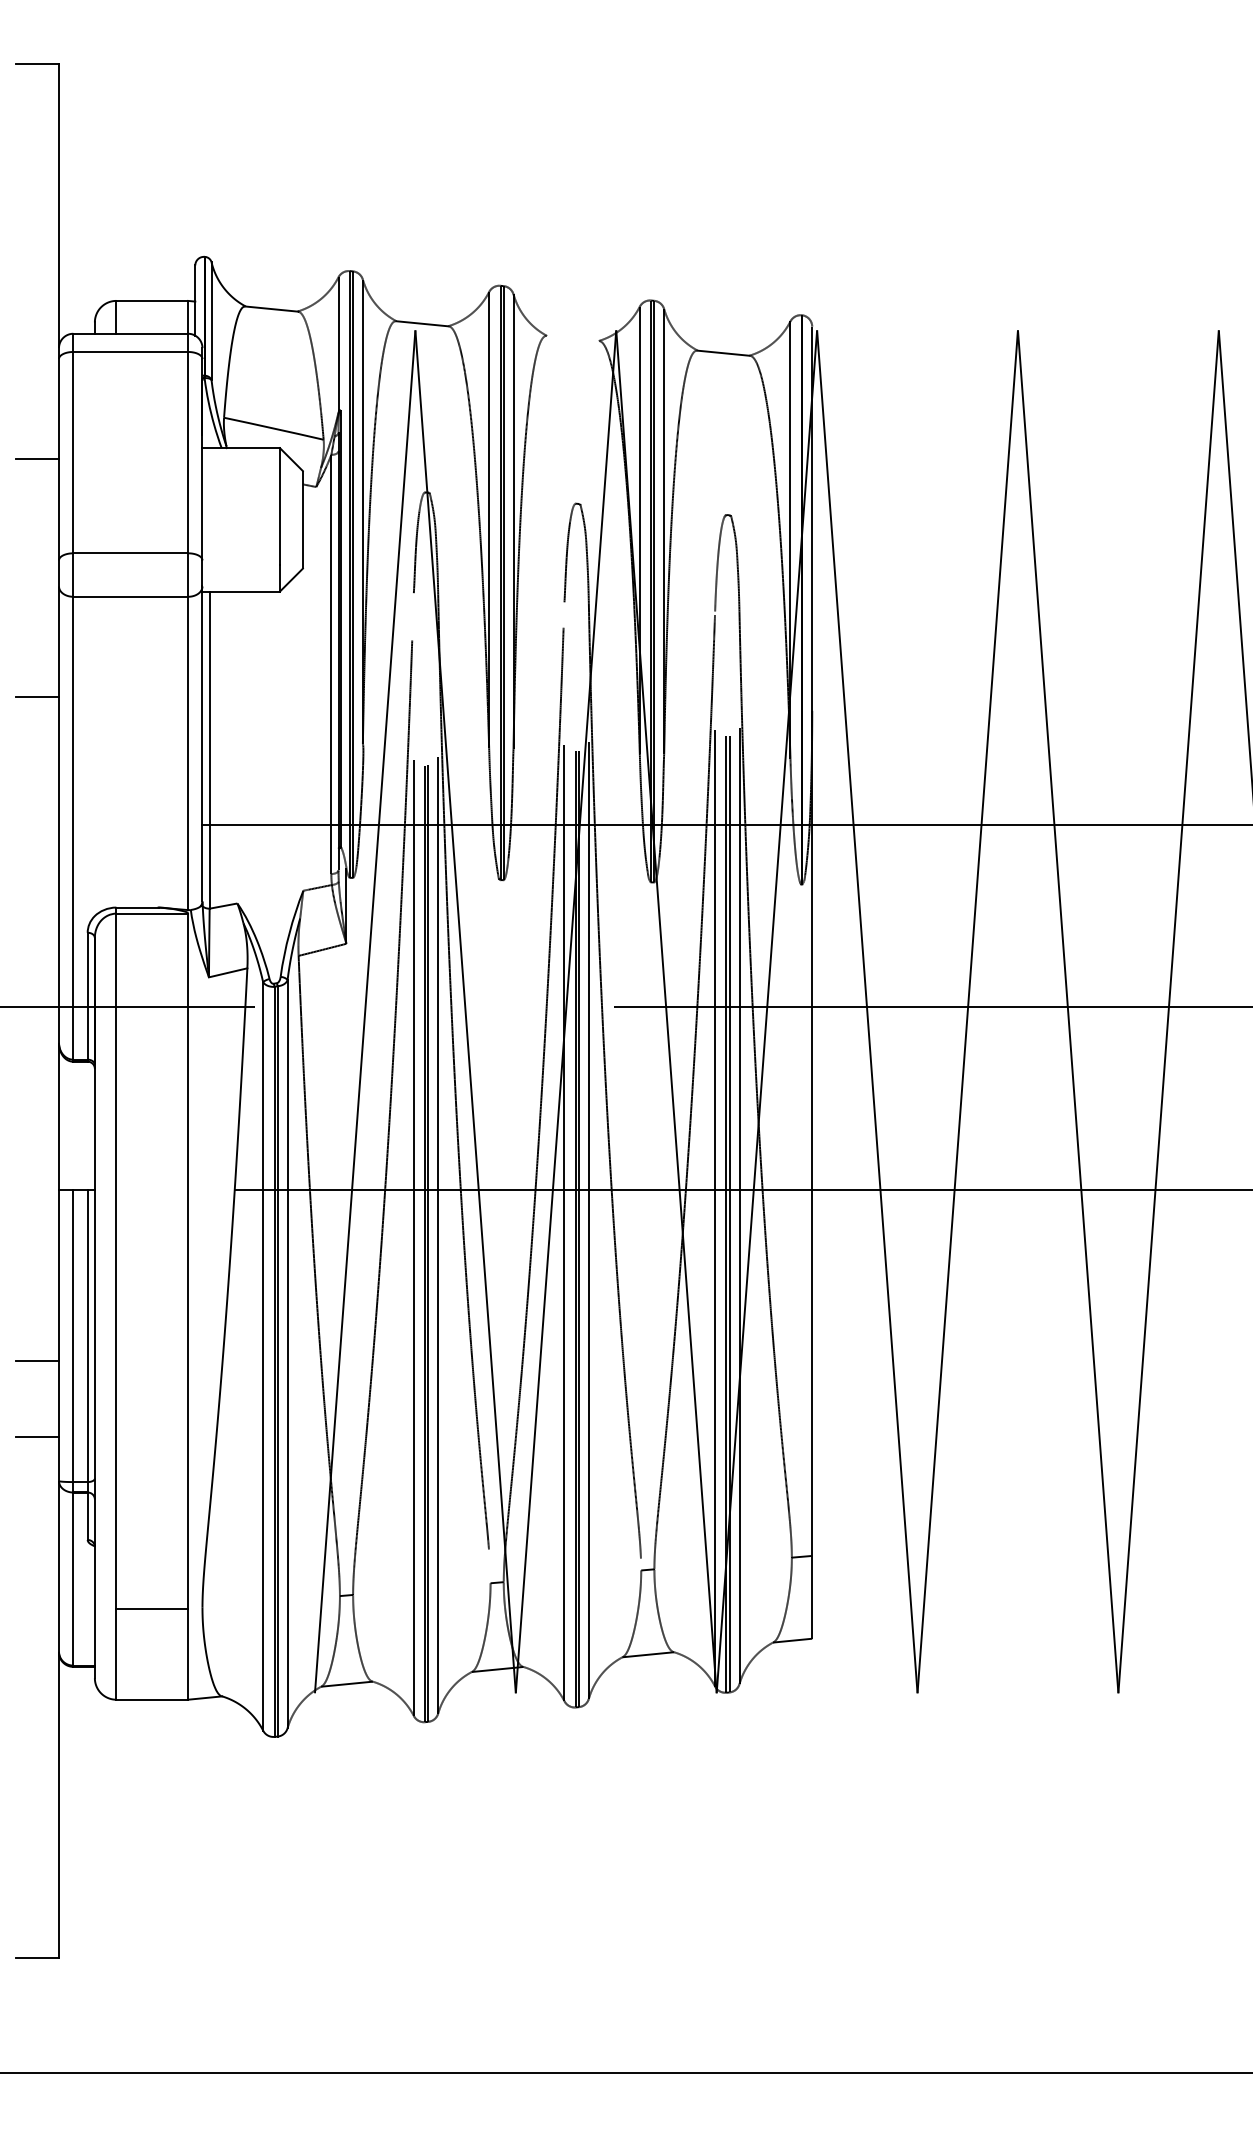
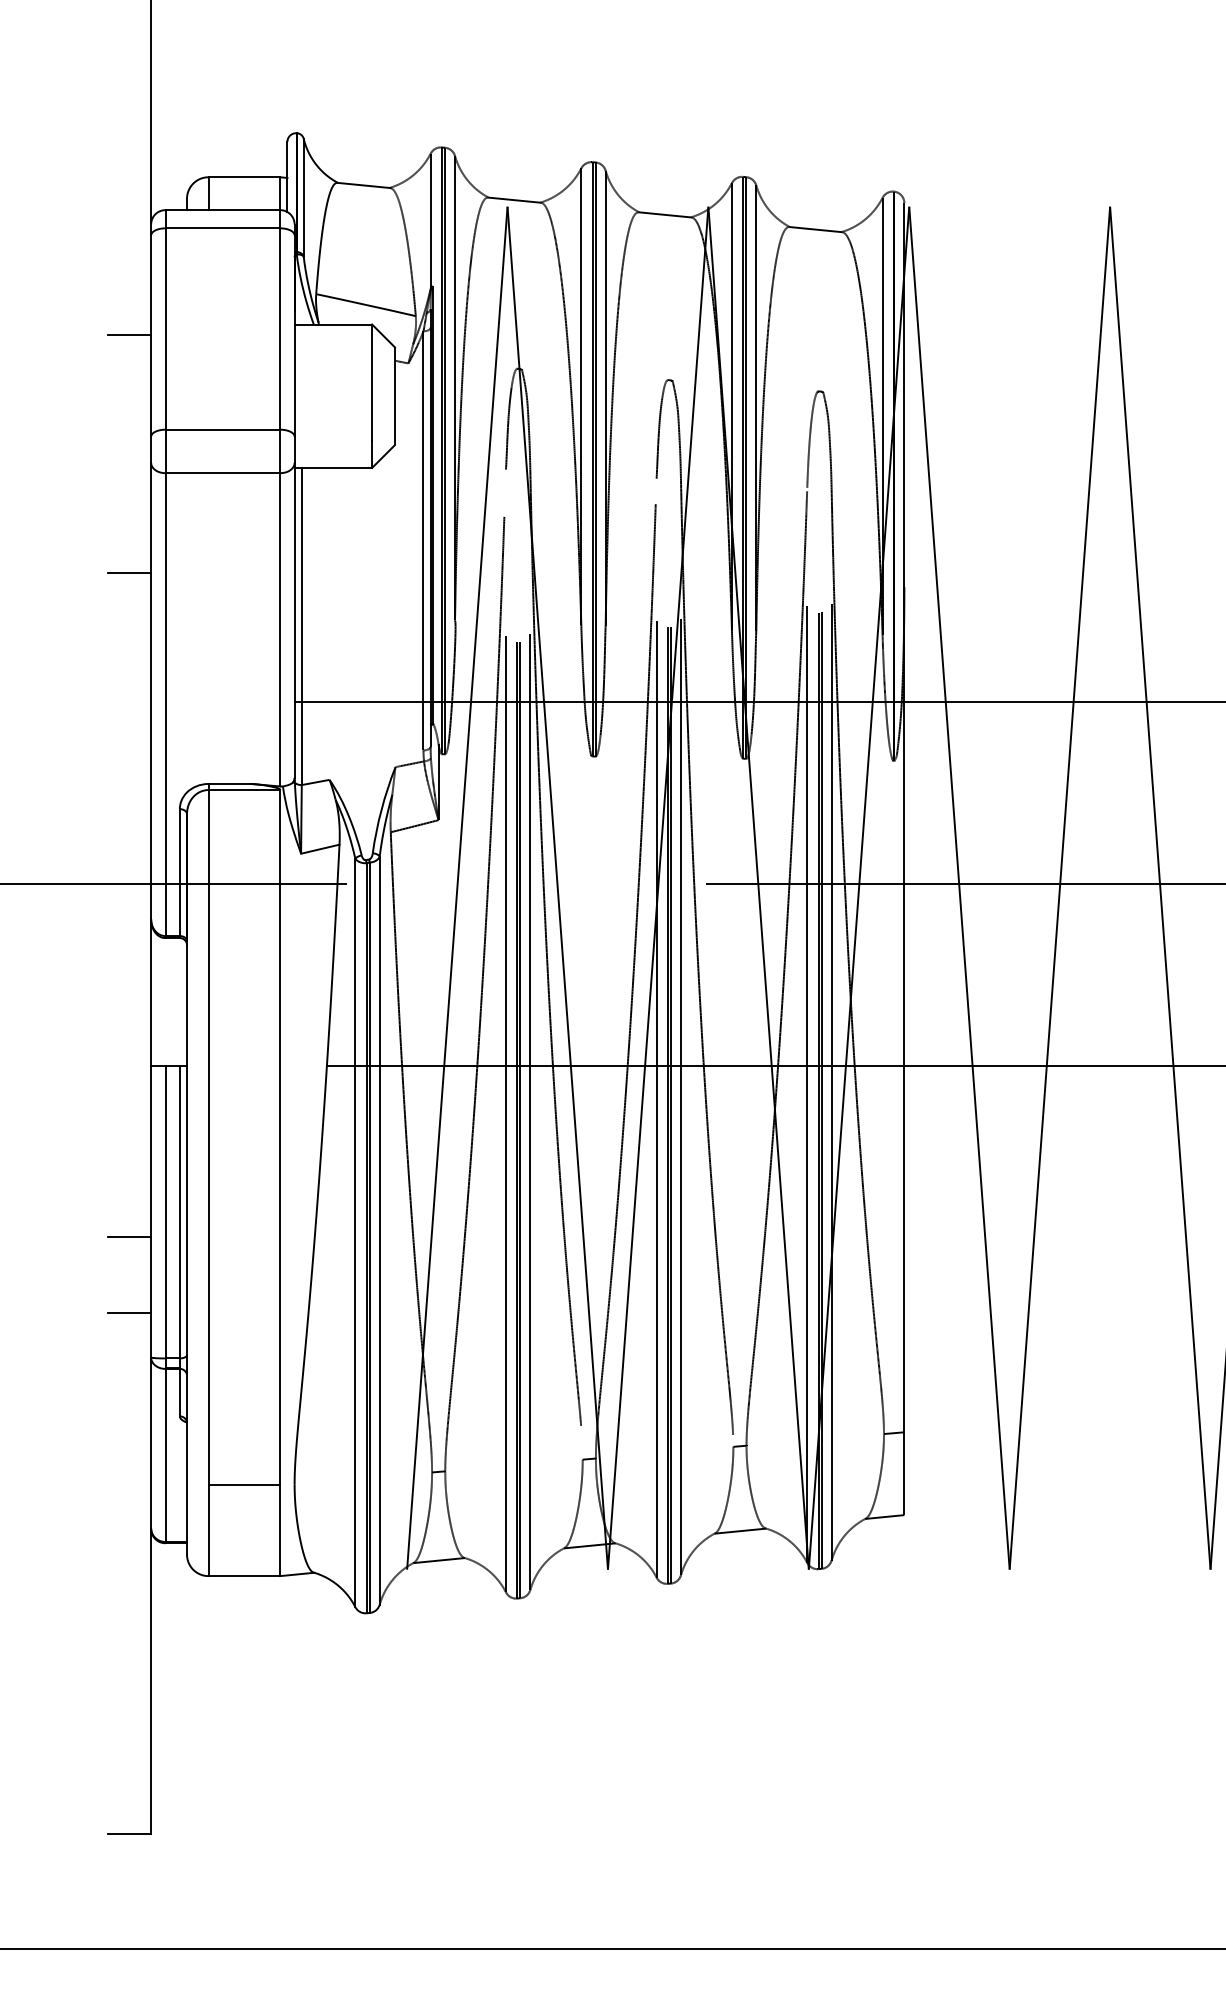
line: (572, 338) -> (664, 214), added

